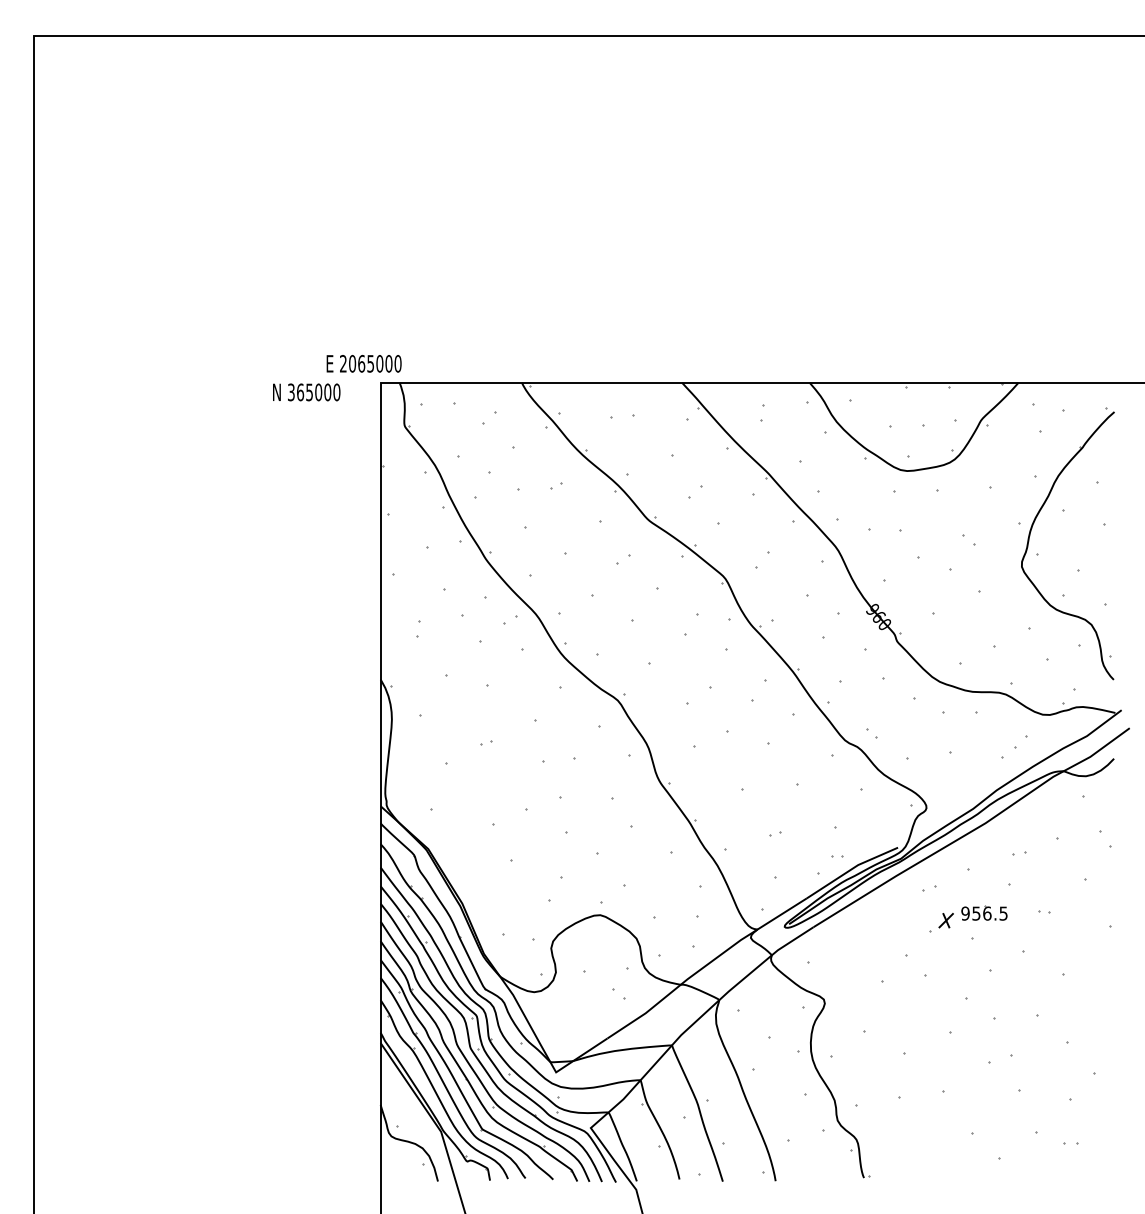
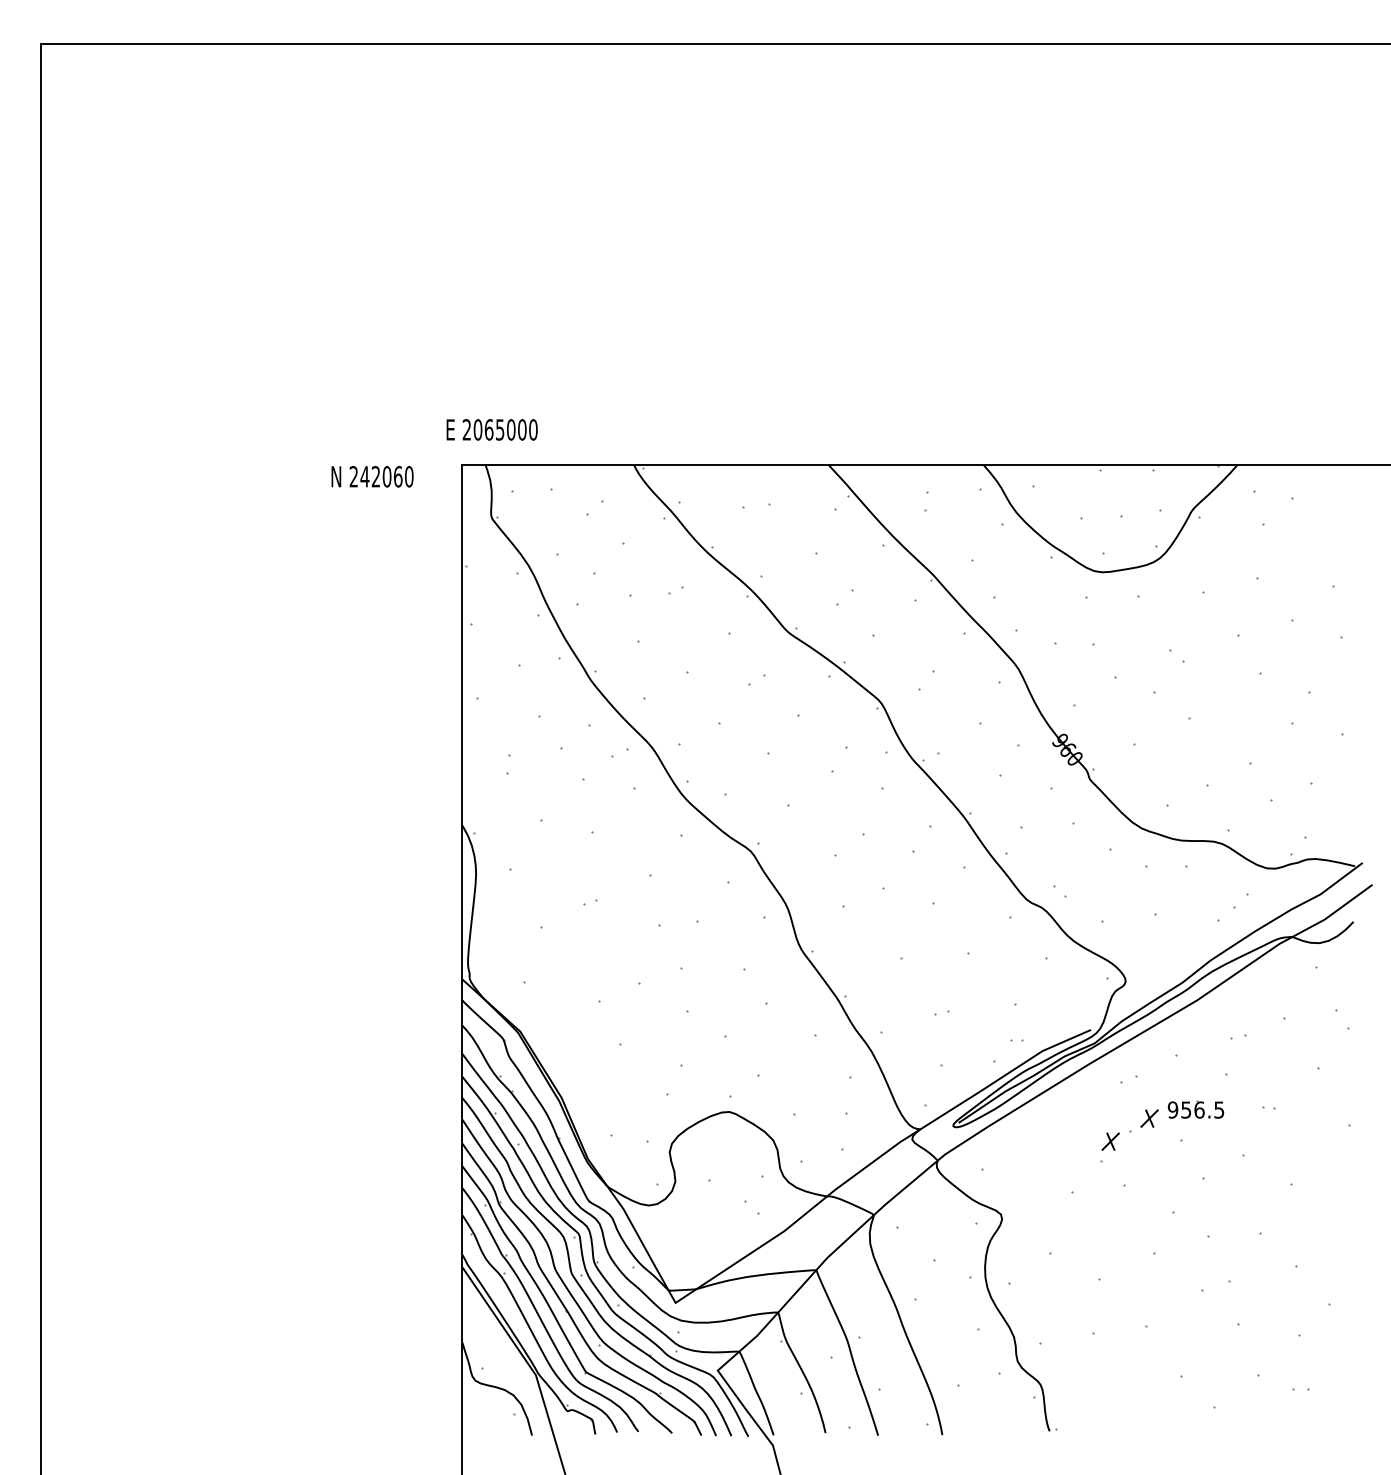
text: (363, 363) -> (491, 429), moved
text: (309, 392) -> (375, 476), 365000 -> 242060
part: (1030, 536) -> (1251, 651), removed
part: (913, 939) -> (1109, 1141), added

